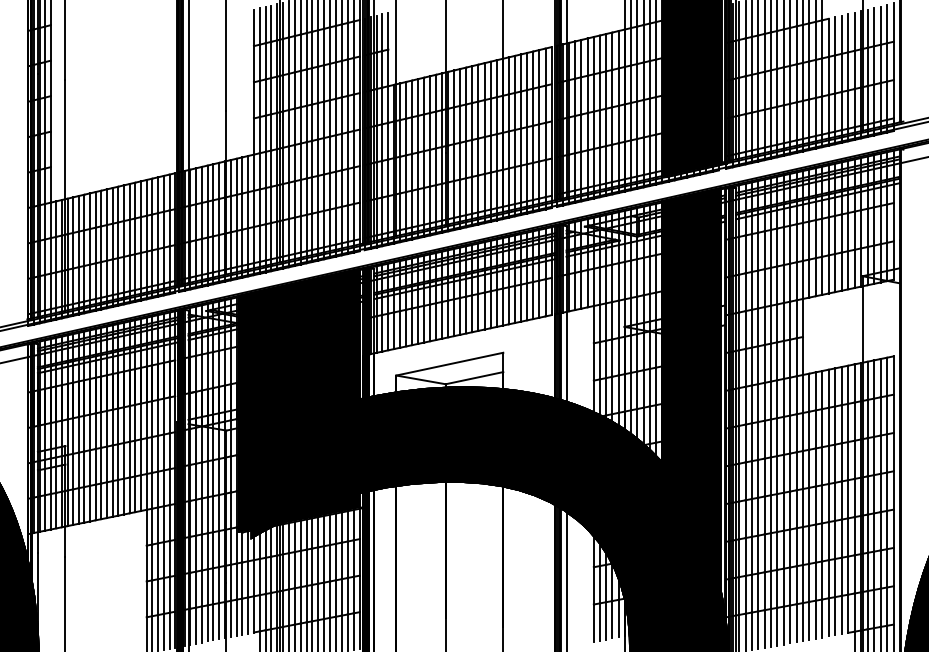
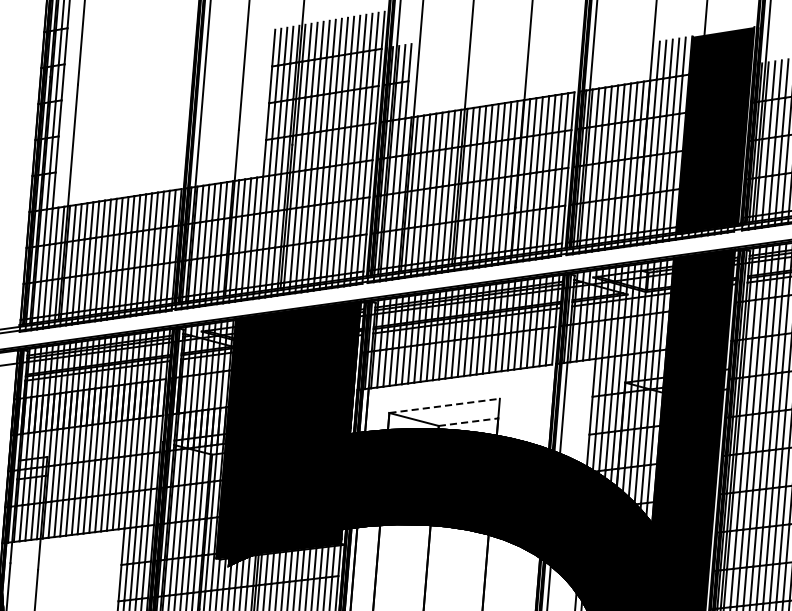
line: (449, 364) -> (444, 406), solid -> dashed
line: (475, 378) -> (469, 422), solid -> dashed

